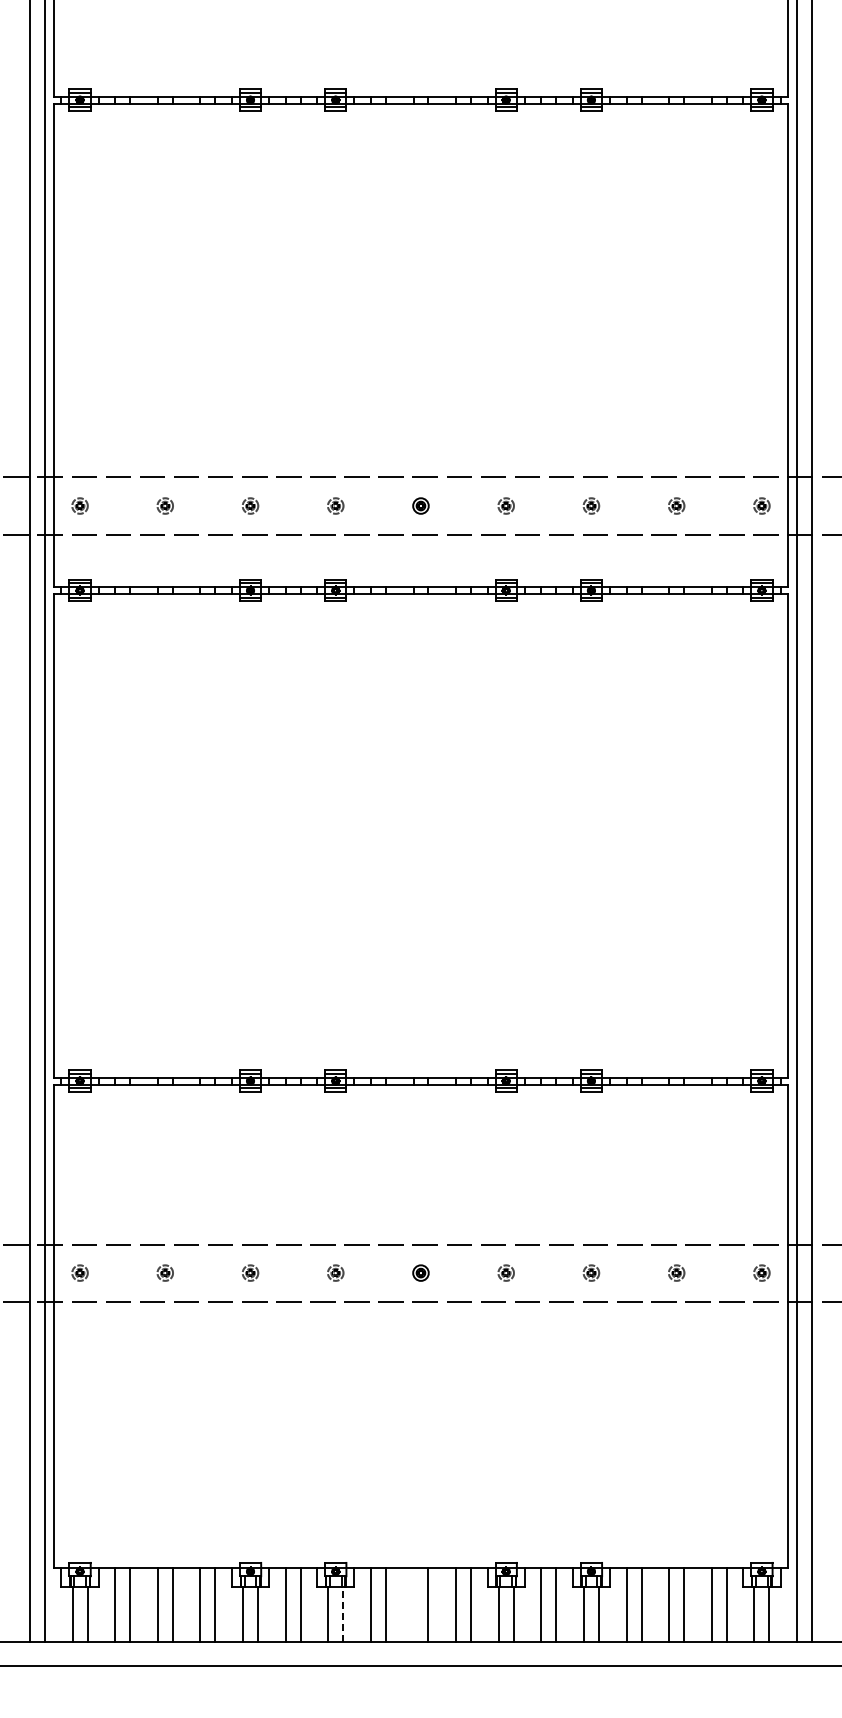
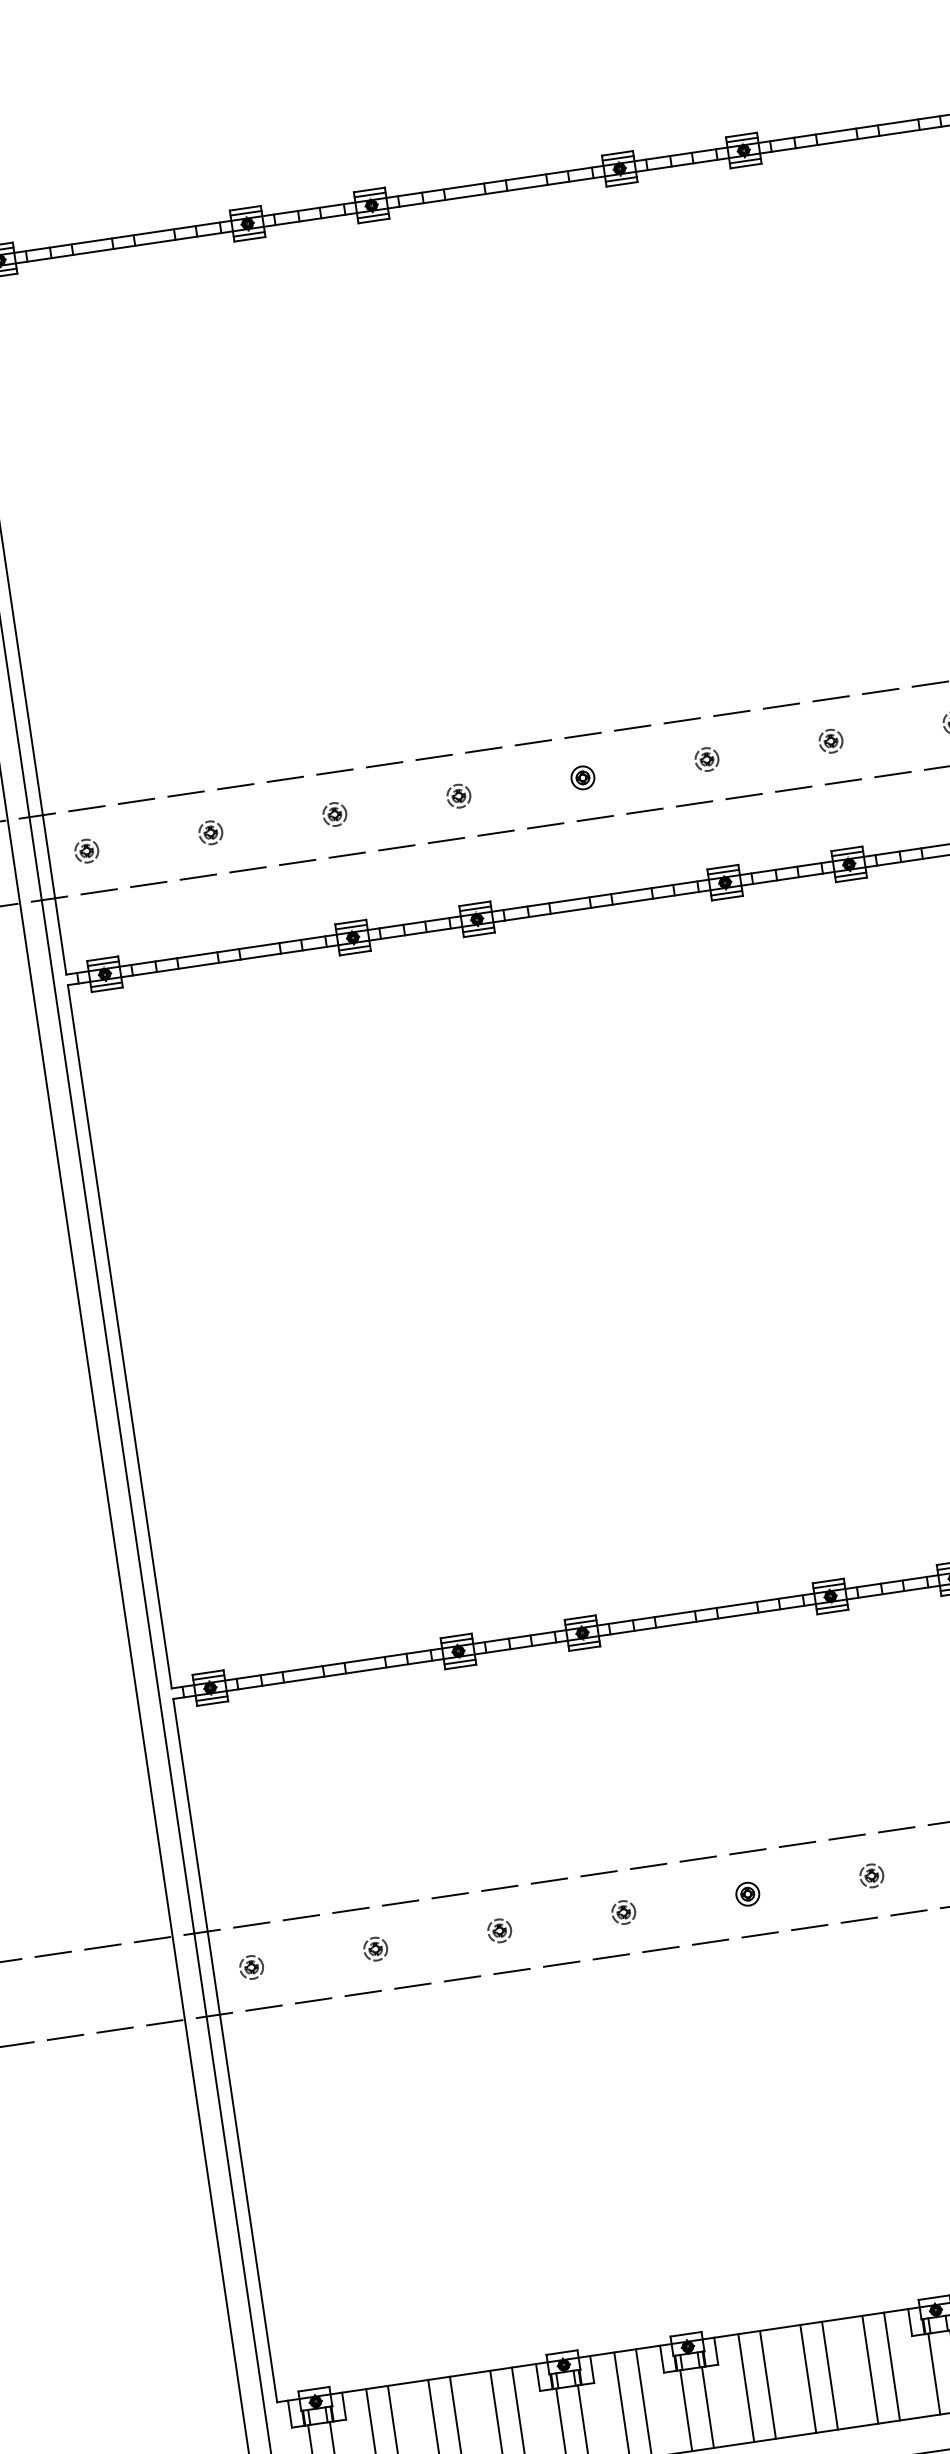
line: (413, 1605) -> (808, 2379), added
line: (343, 1614) -> (708, 2407), dashed -> solid

